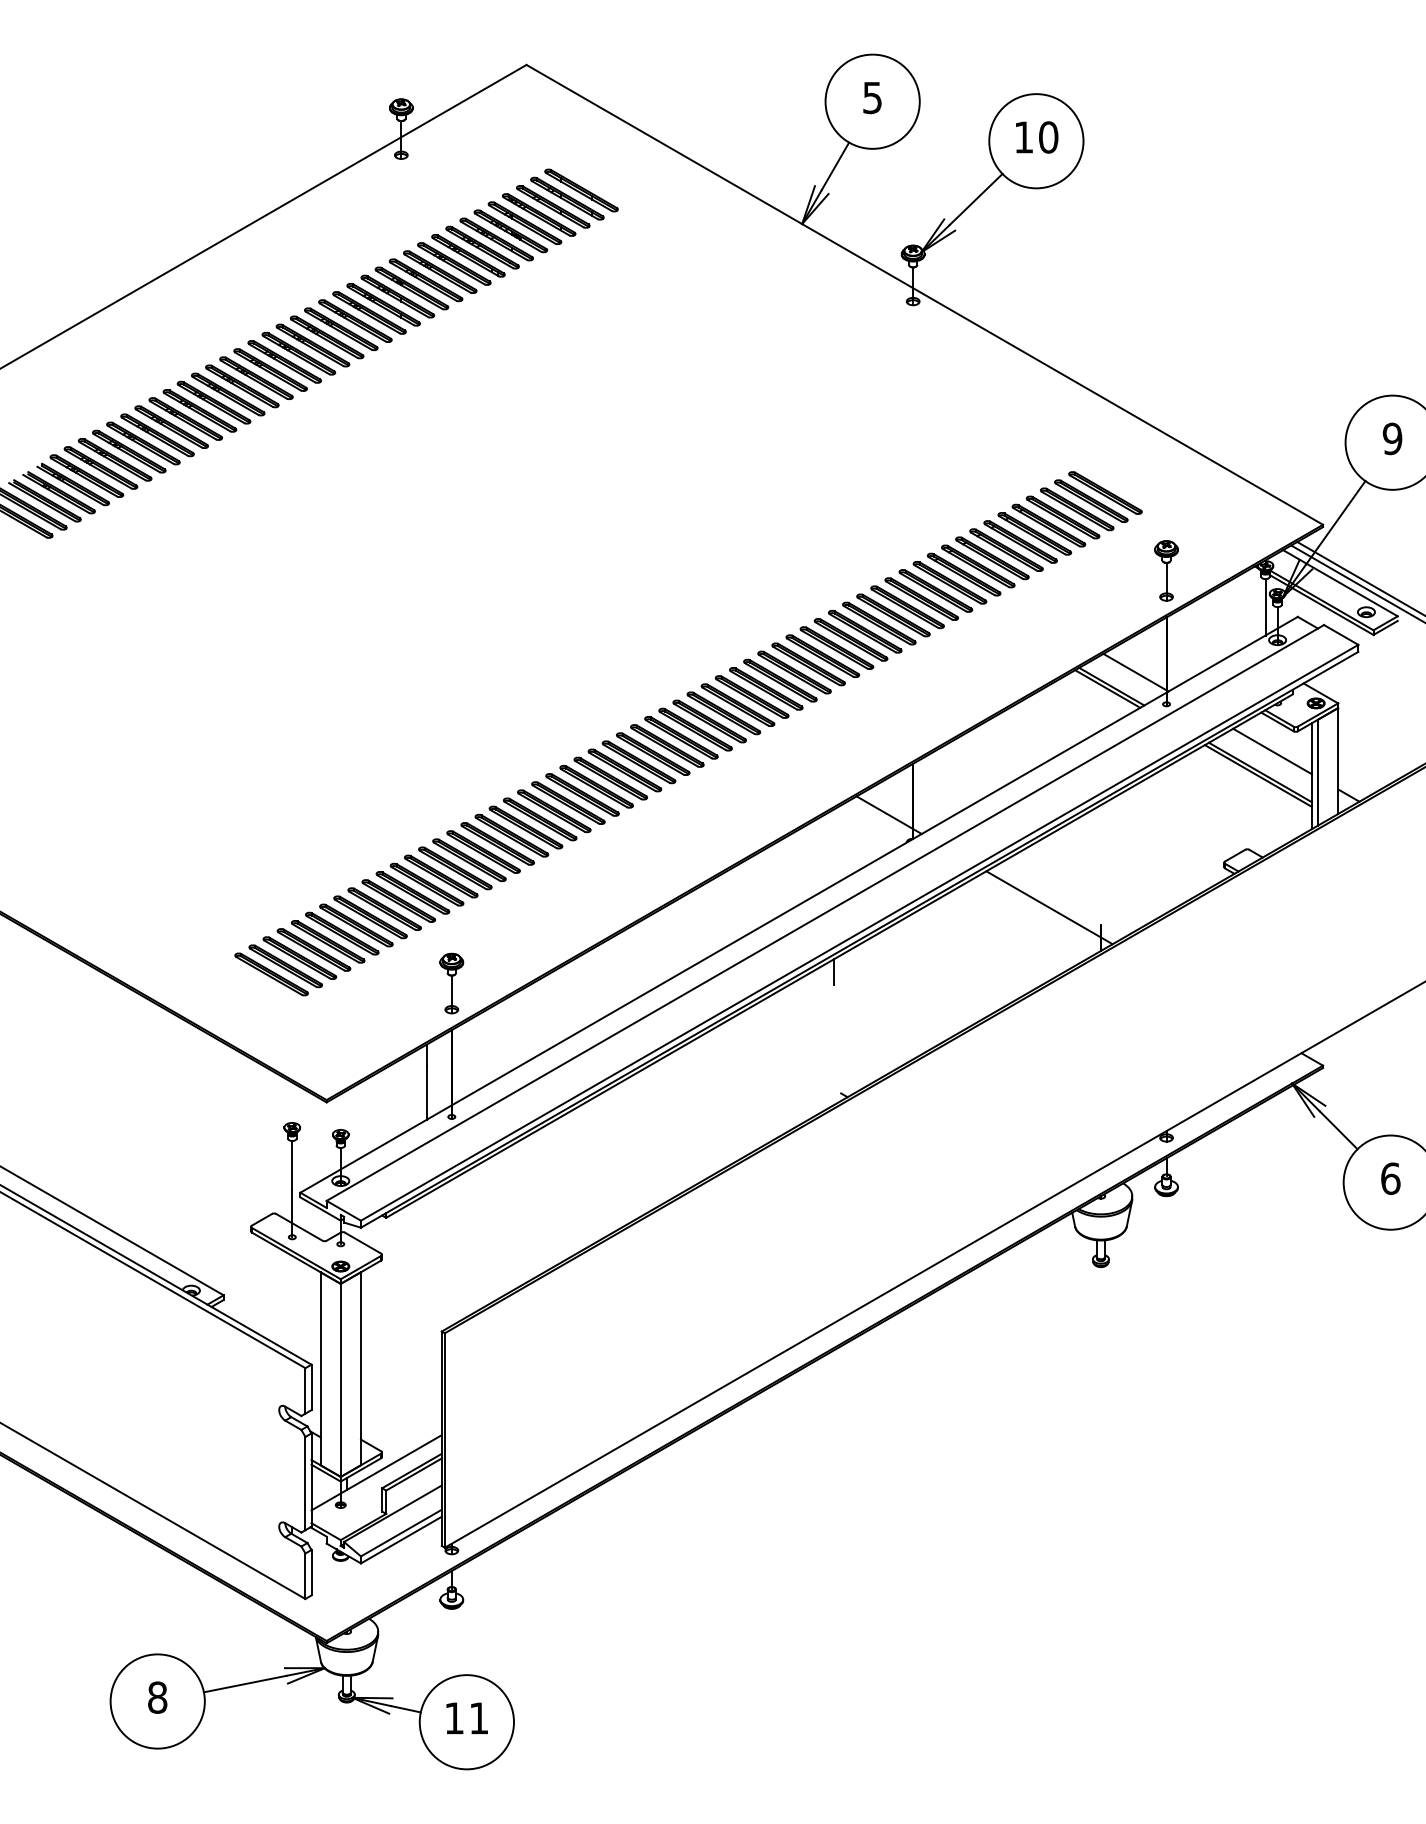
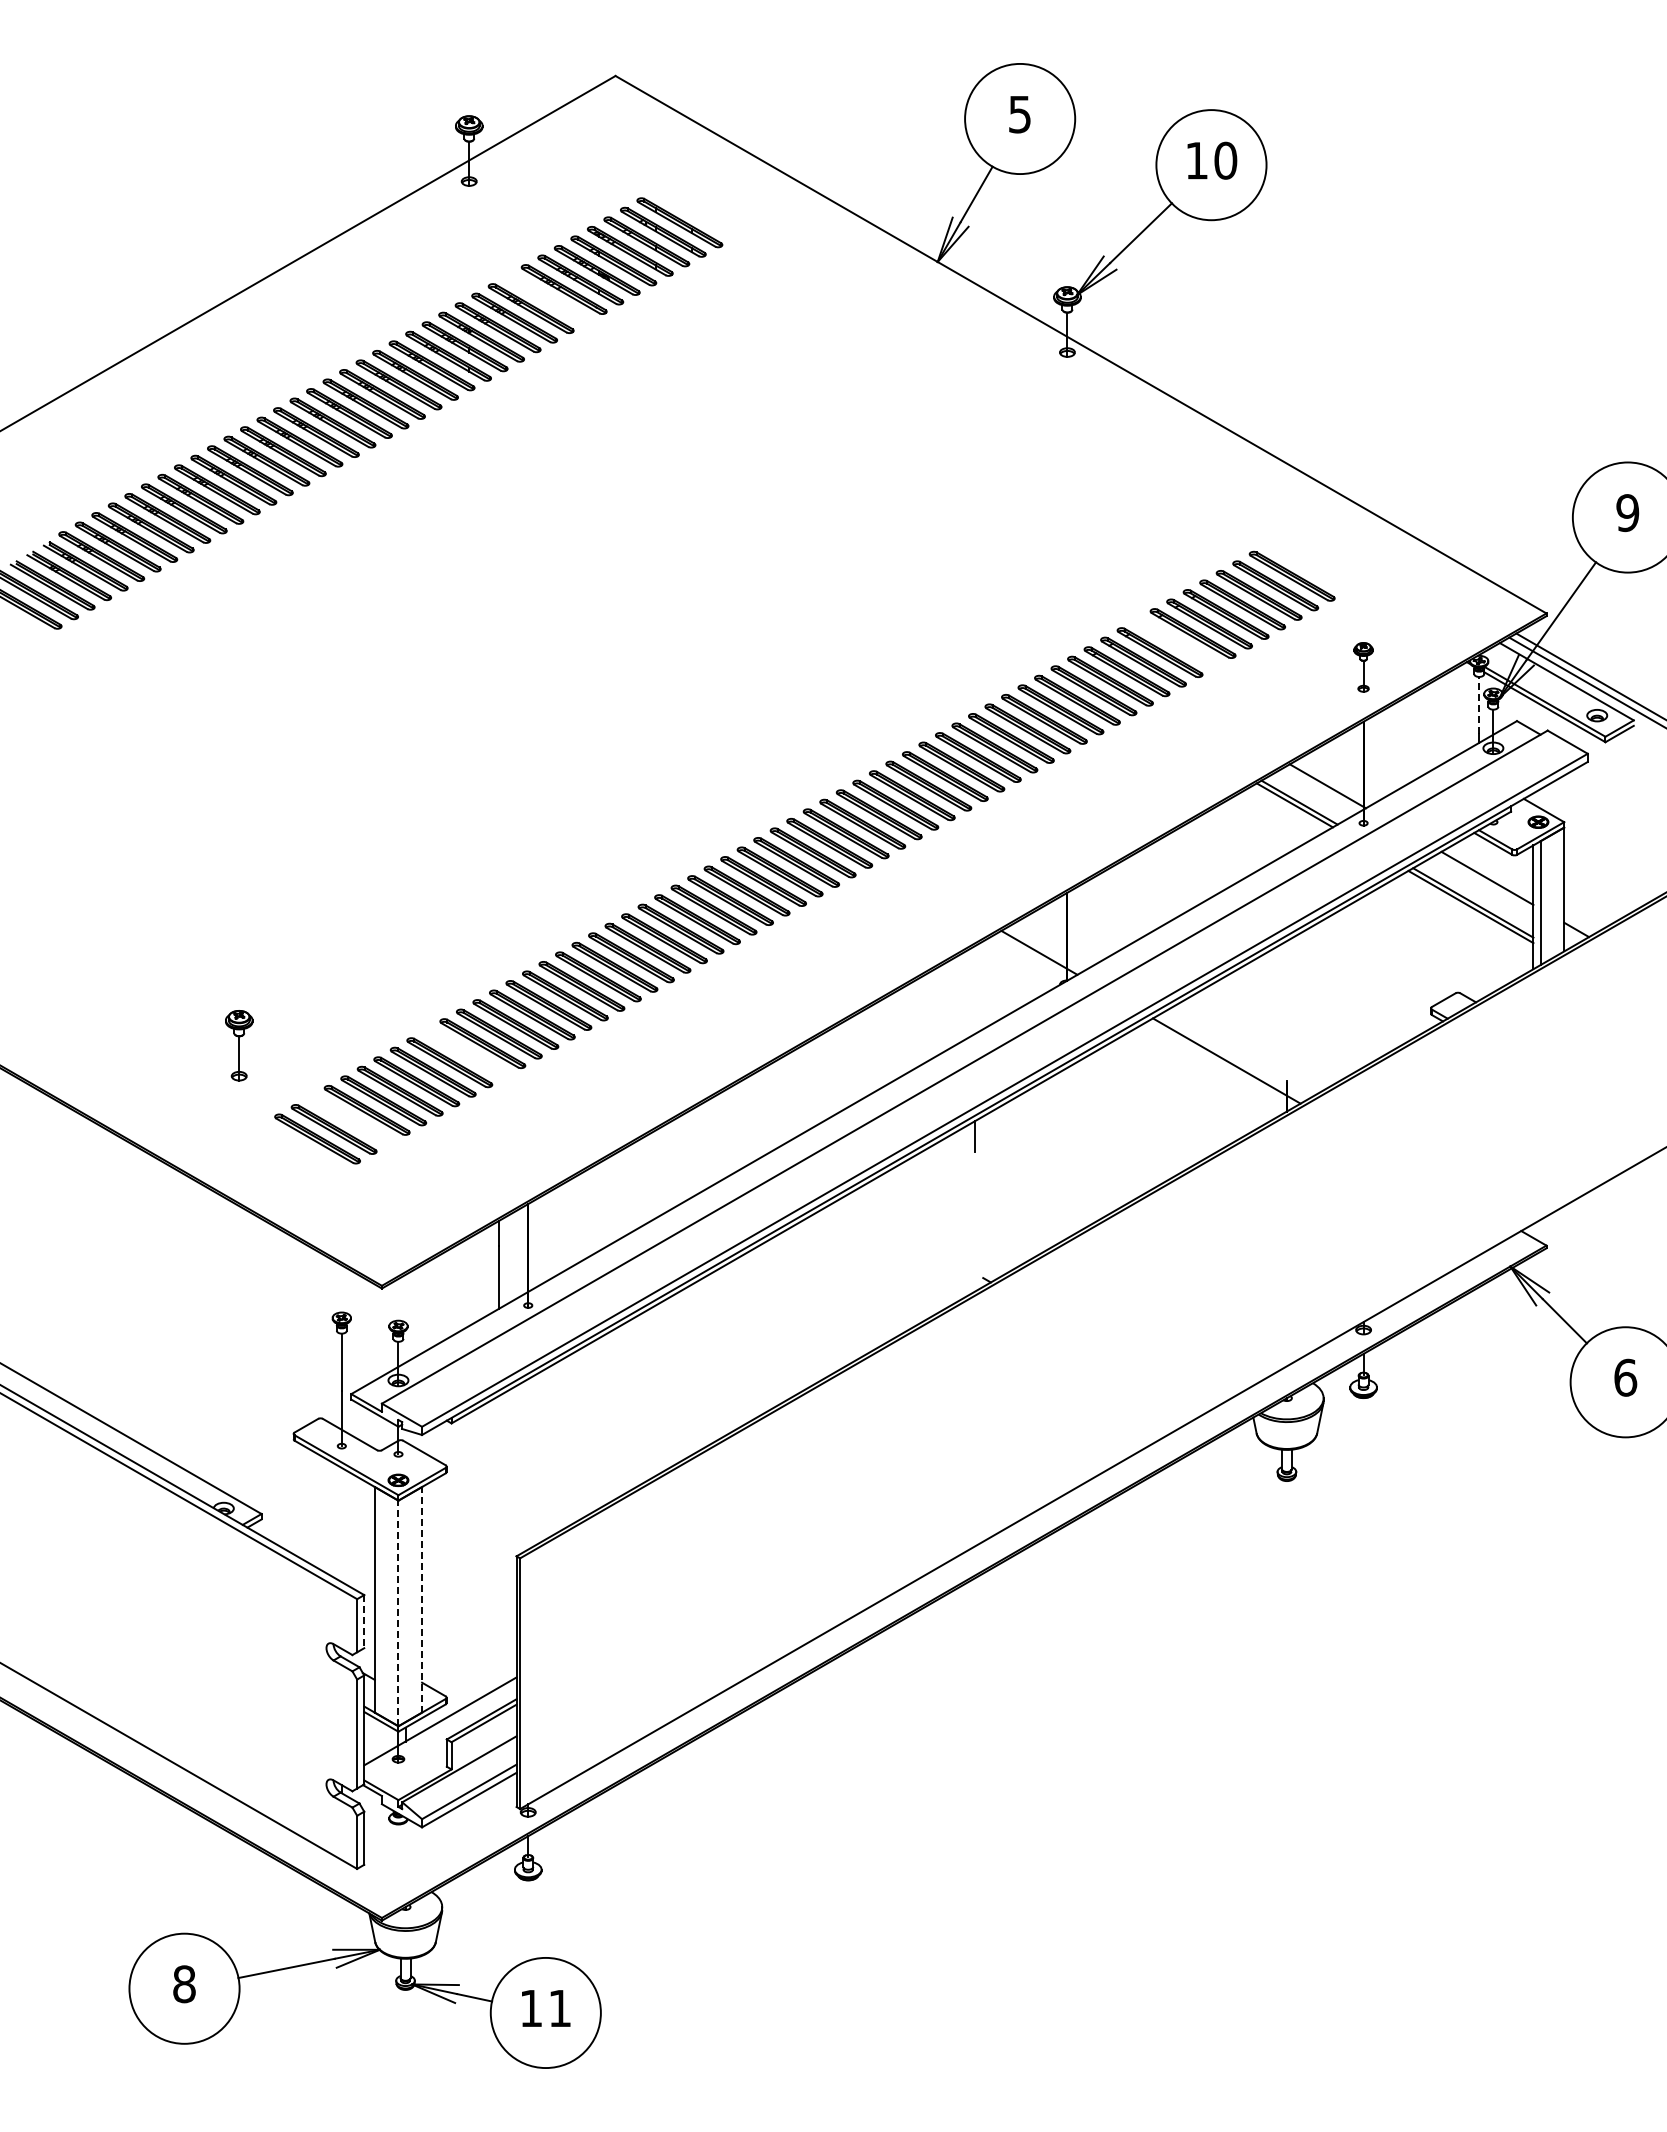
part: (468, 255) -> (547, 298), removed
part: (1006, 549) -> (1176, 642), removed
part: (1166, 571) -> (1363, 667), size x0.7
line: (1265, 603) -> (1479, 705), solid -> dashed
part: (398, 900) -> (466, 1052), removed
part: (299, 957) -> (350, 1119), removed
part: (452, 983) -> (239, 1045), moved
line: (361, 1368) -> (422, 1599), solid -> dashed
line: (340, 1380) -> (398, 1613), solid -> dashed
line: (311, 1387) -> (364, 1621), solid -> dashed

